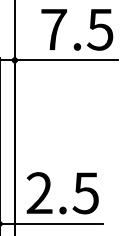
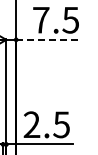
line: (65, 59) -> (48, 39), solid -> dashed

